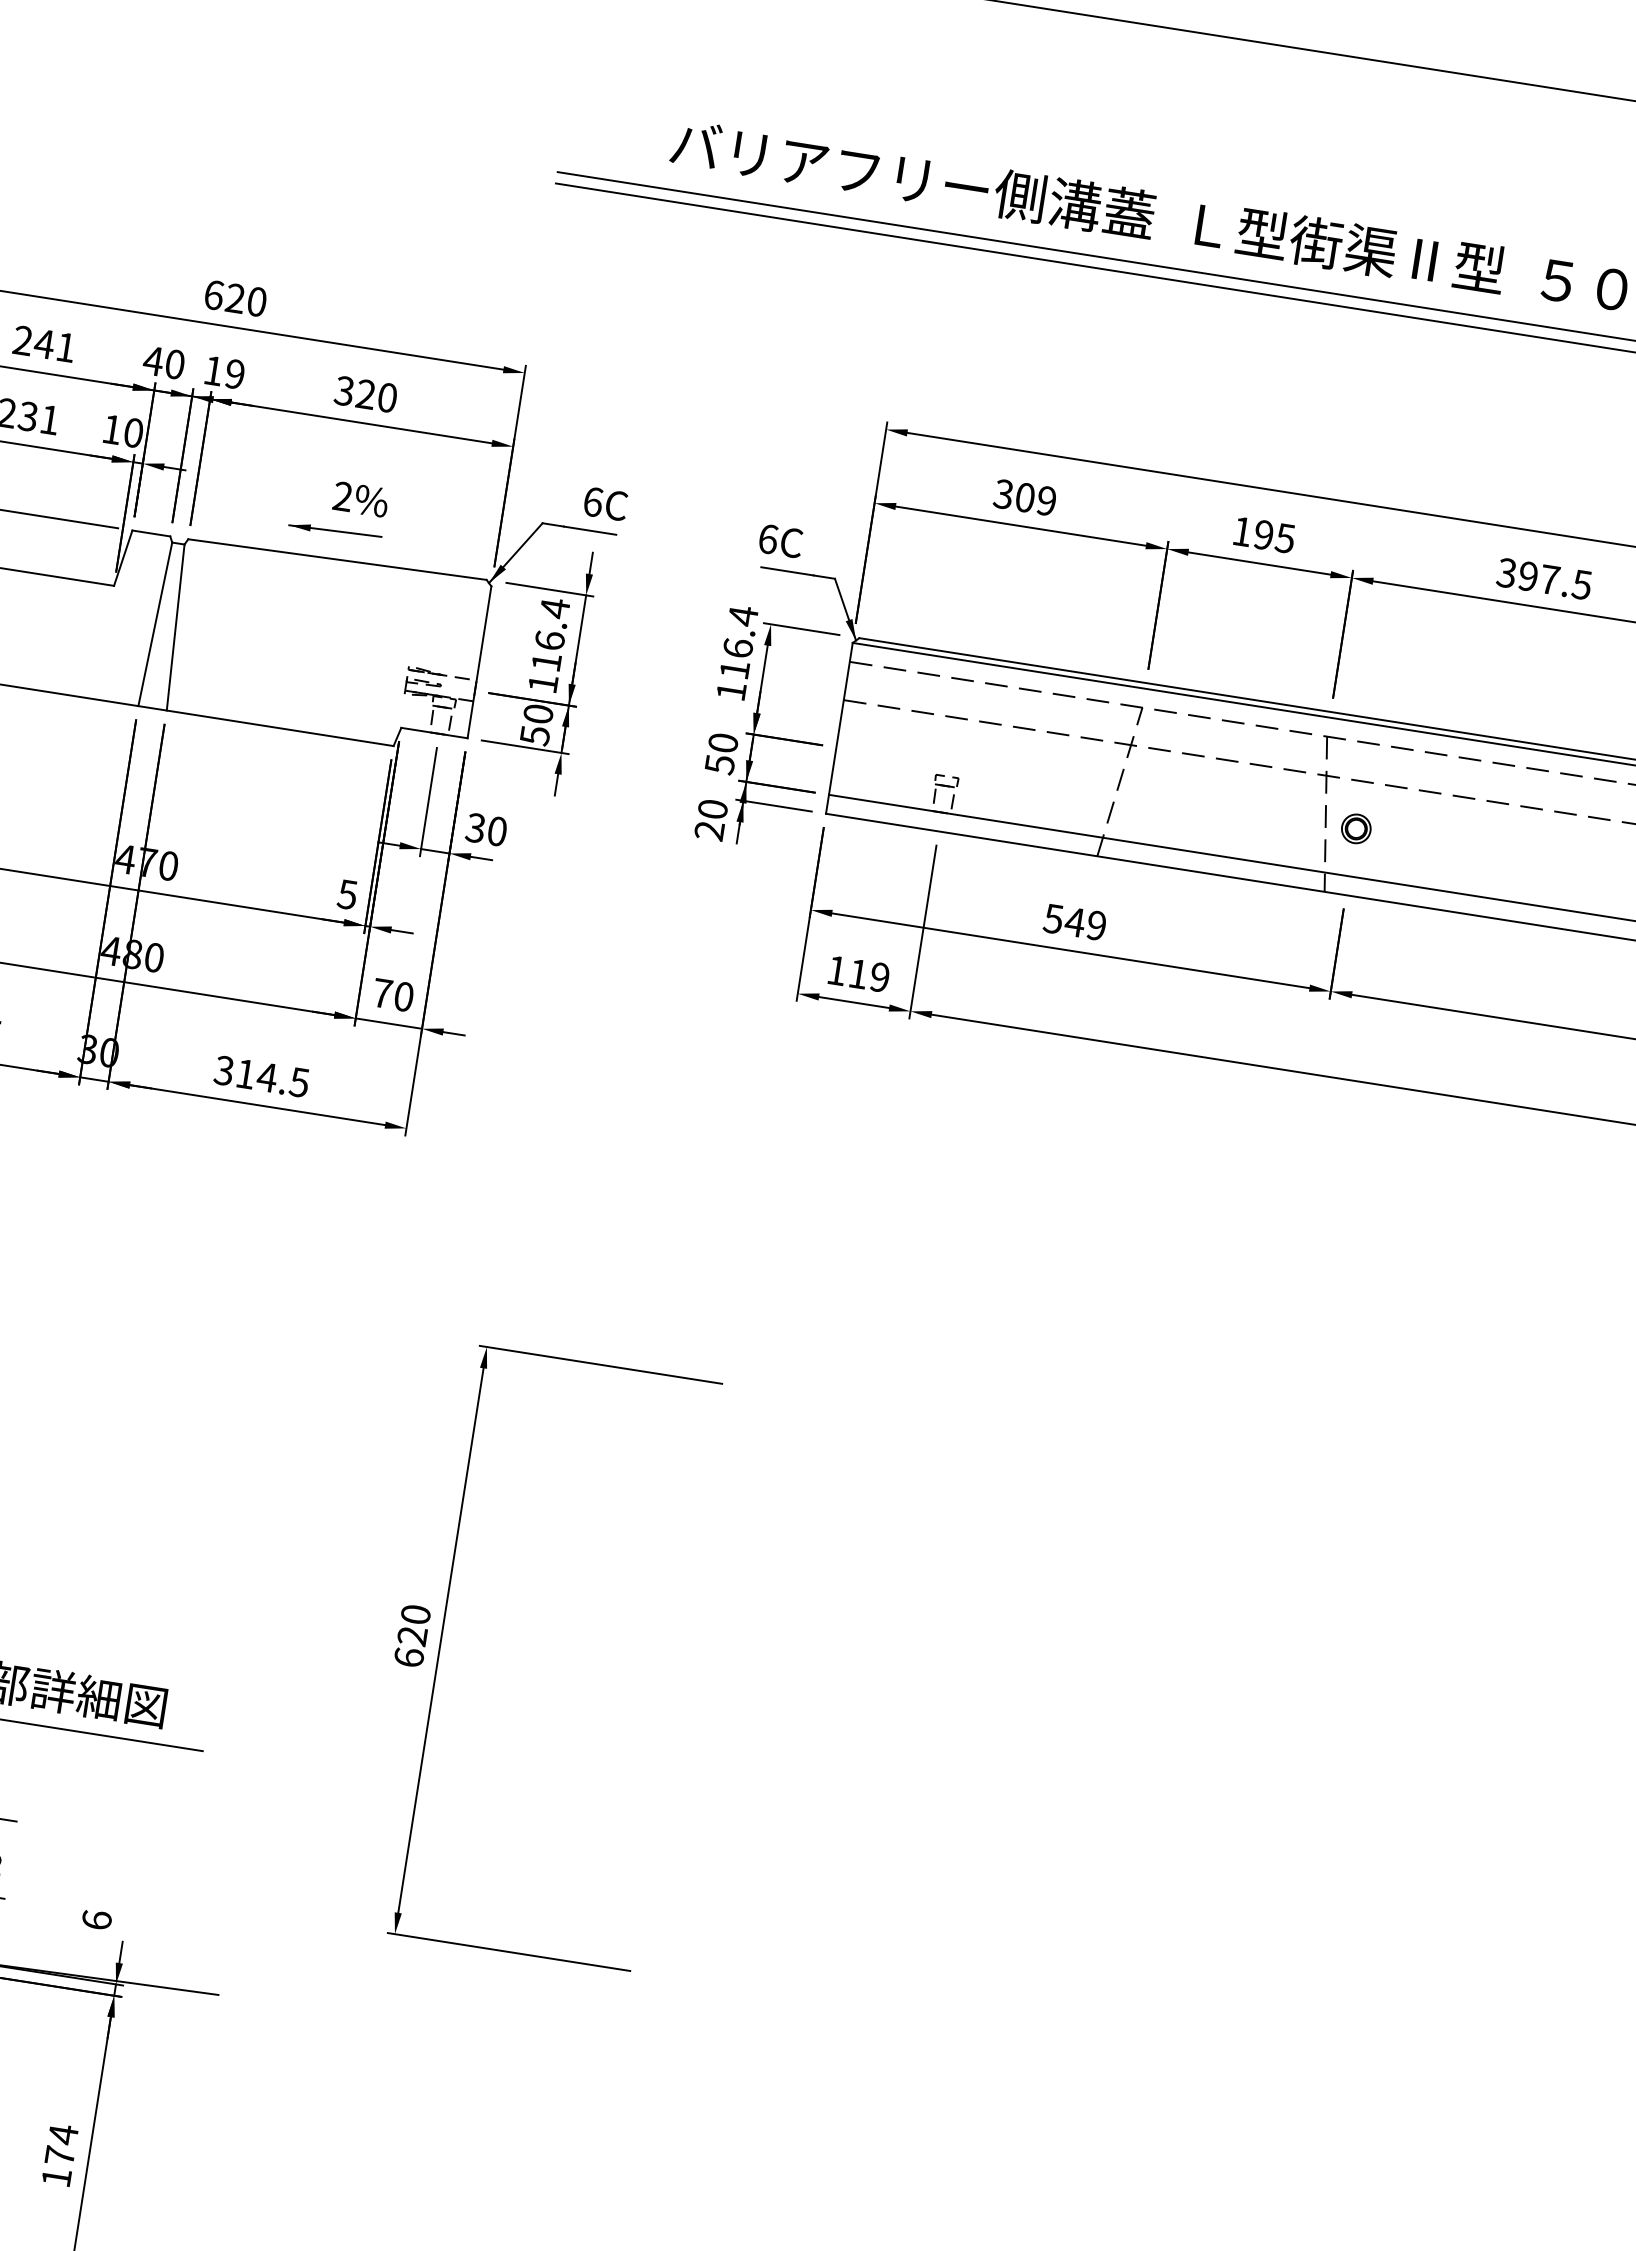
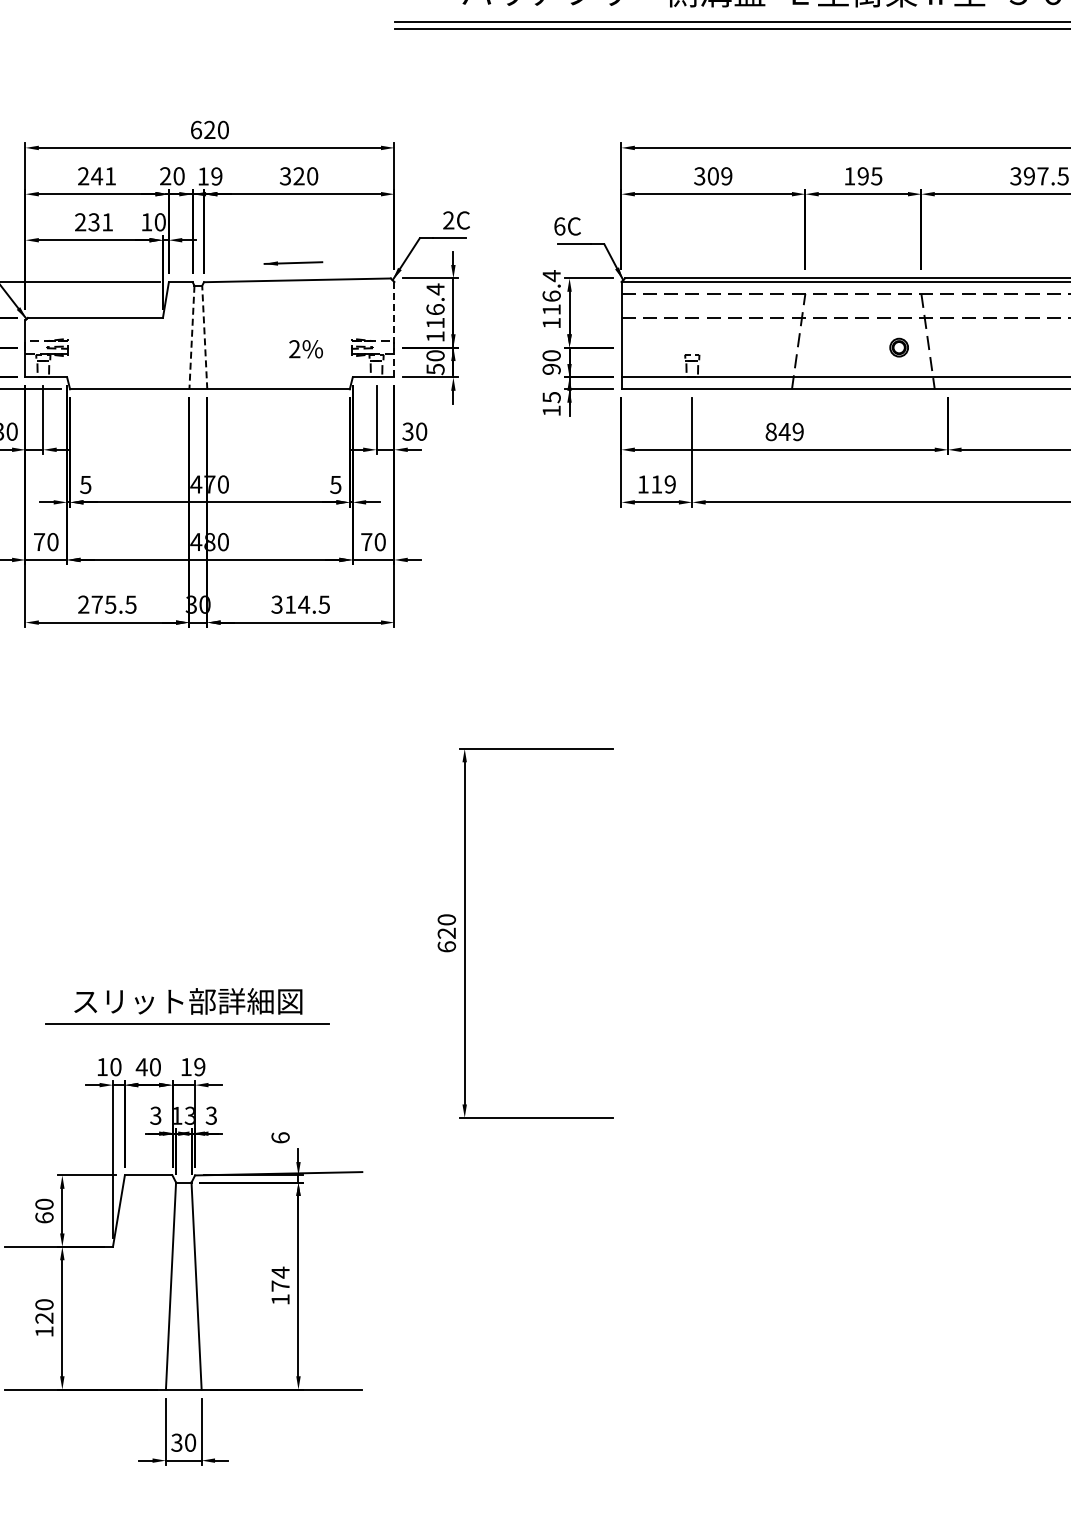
text: (153, 361) -> (165, 176), 40 -> 20
text: (359, 499) -> (305, 349), moved
text: (592, 501) -> (448, 220), 6C -> 2C
line: (154, 624) -> (191, 337), solid -> dashed
line: (175, 627) -> (204, 337), solid -> dashed
line: (479, 662) -> (394, 329), solid -> dashed
text: (719, 764) -> (551, 369), 50 -> 90
text: (711, 818) -> (551, 403), 20 -> 15
part: (1355, 828) -> (898, 347), moved
text: (1052, 918) -> (770, 431), 549 -> 849

